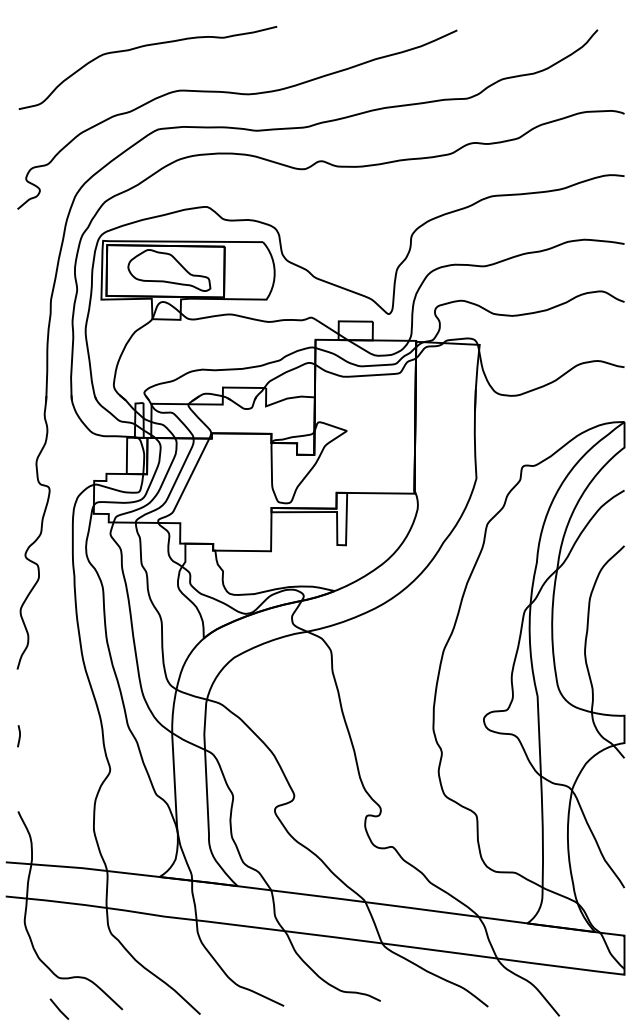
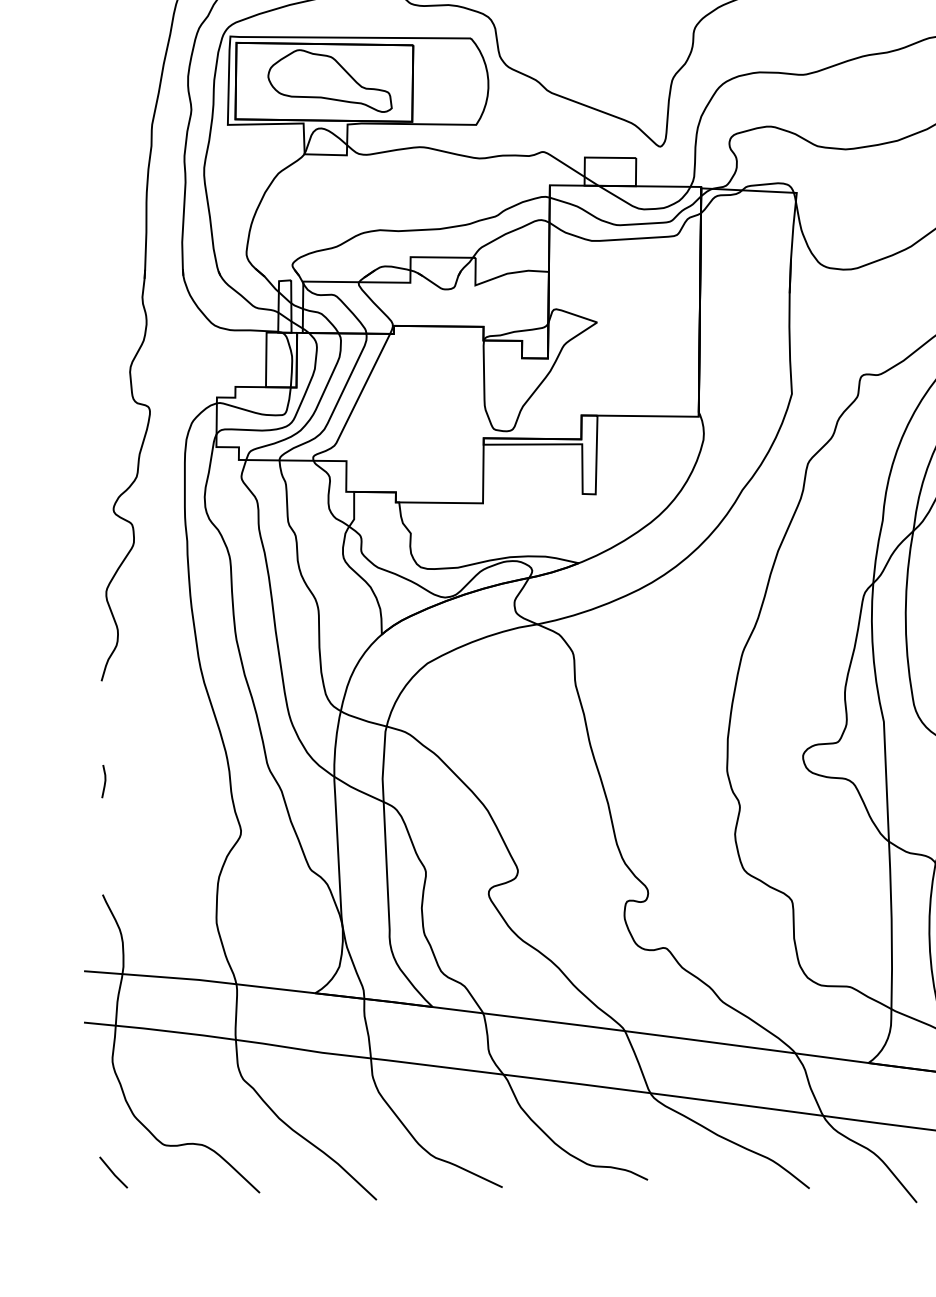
line: (59, 1008) -> (113, 1171), moved

